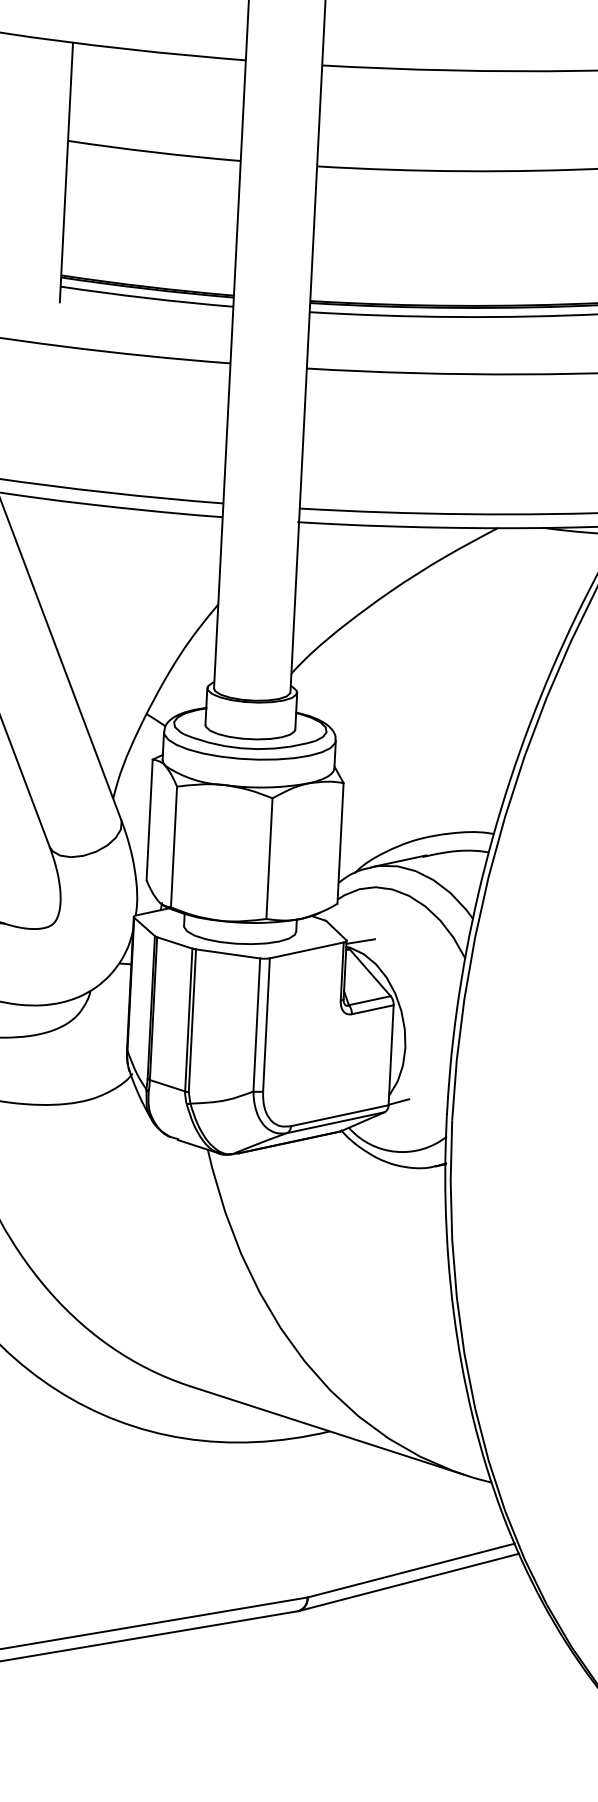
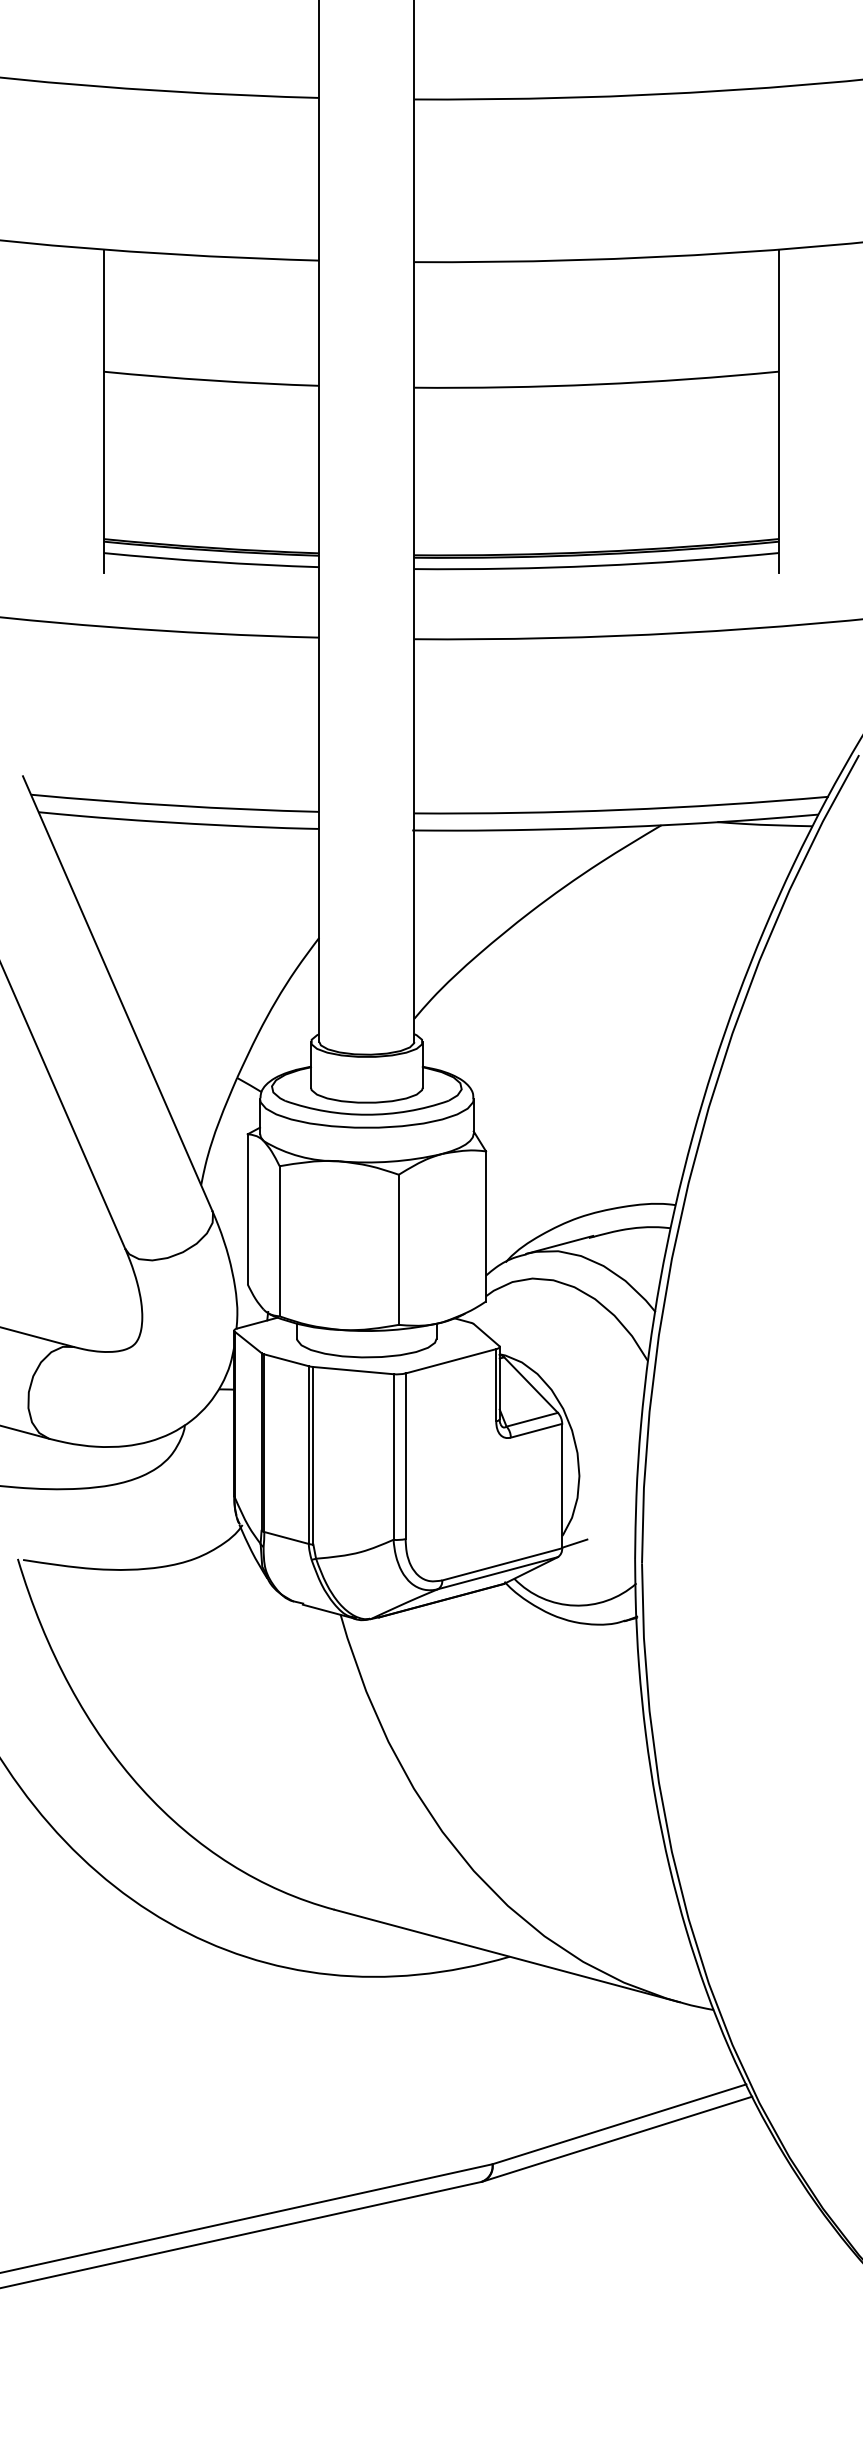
line: (360, 941) -> (516, 1346), removed

